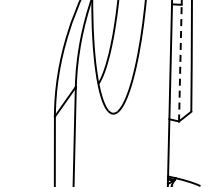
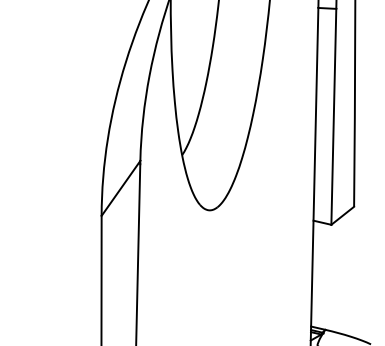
line: (180, 62) -> (334, 115), dashed -> solid

